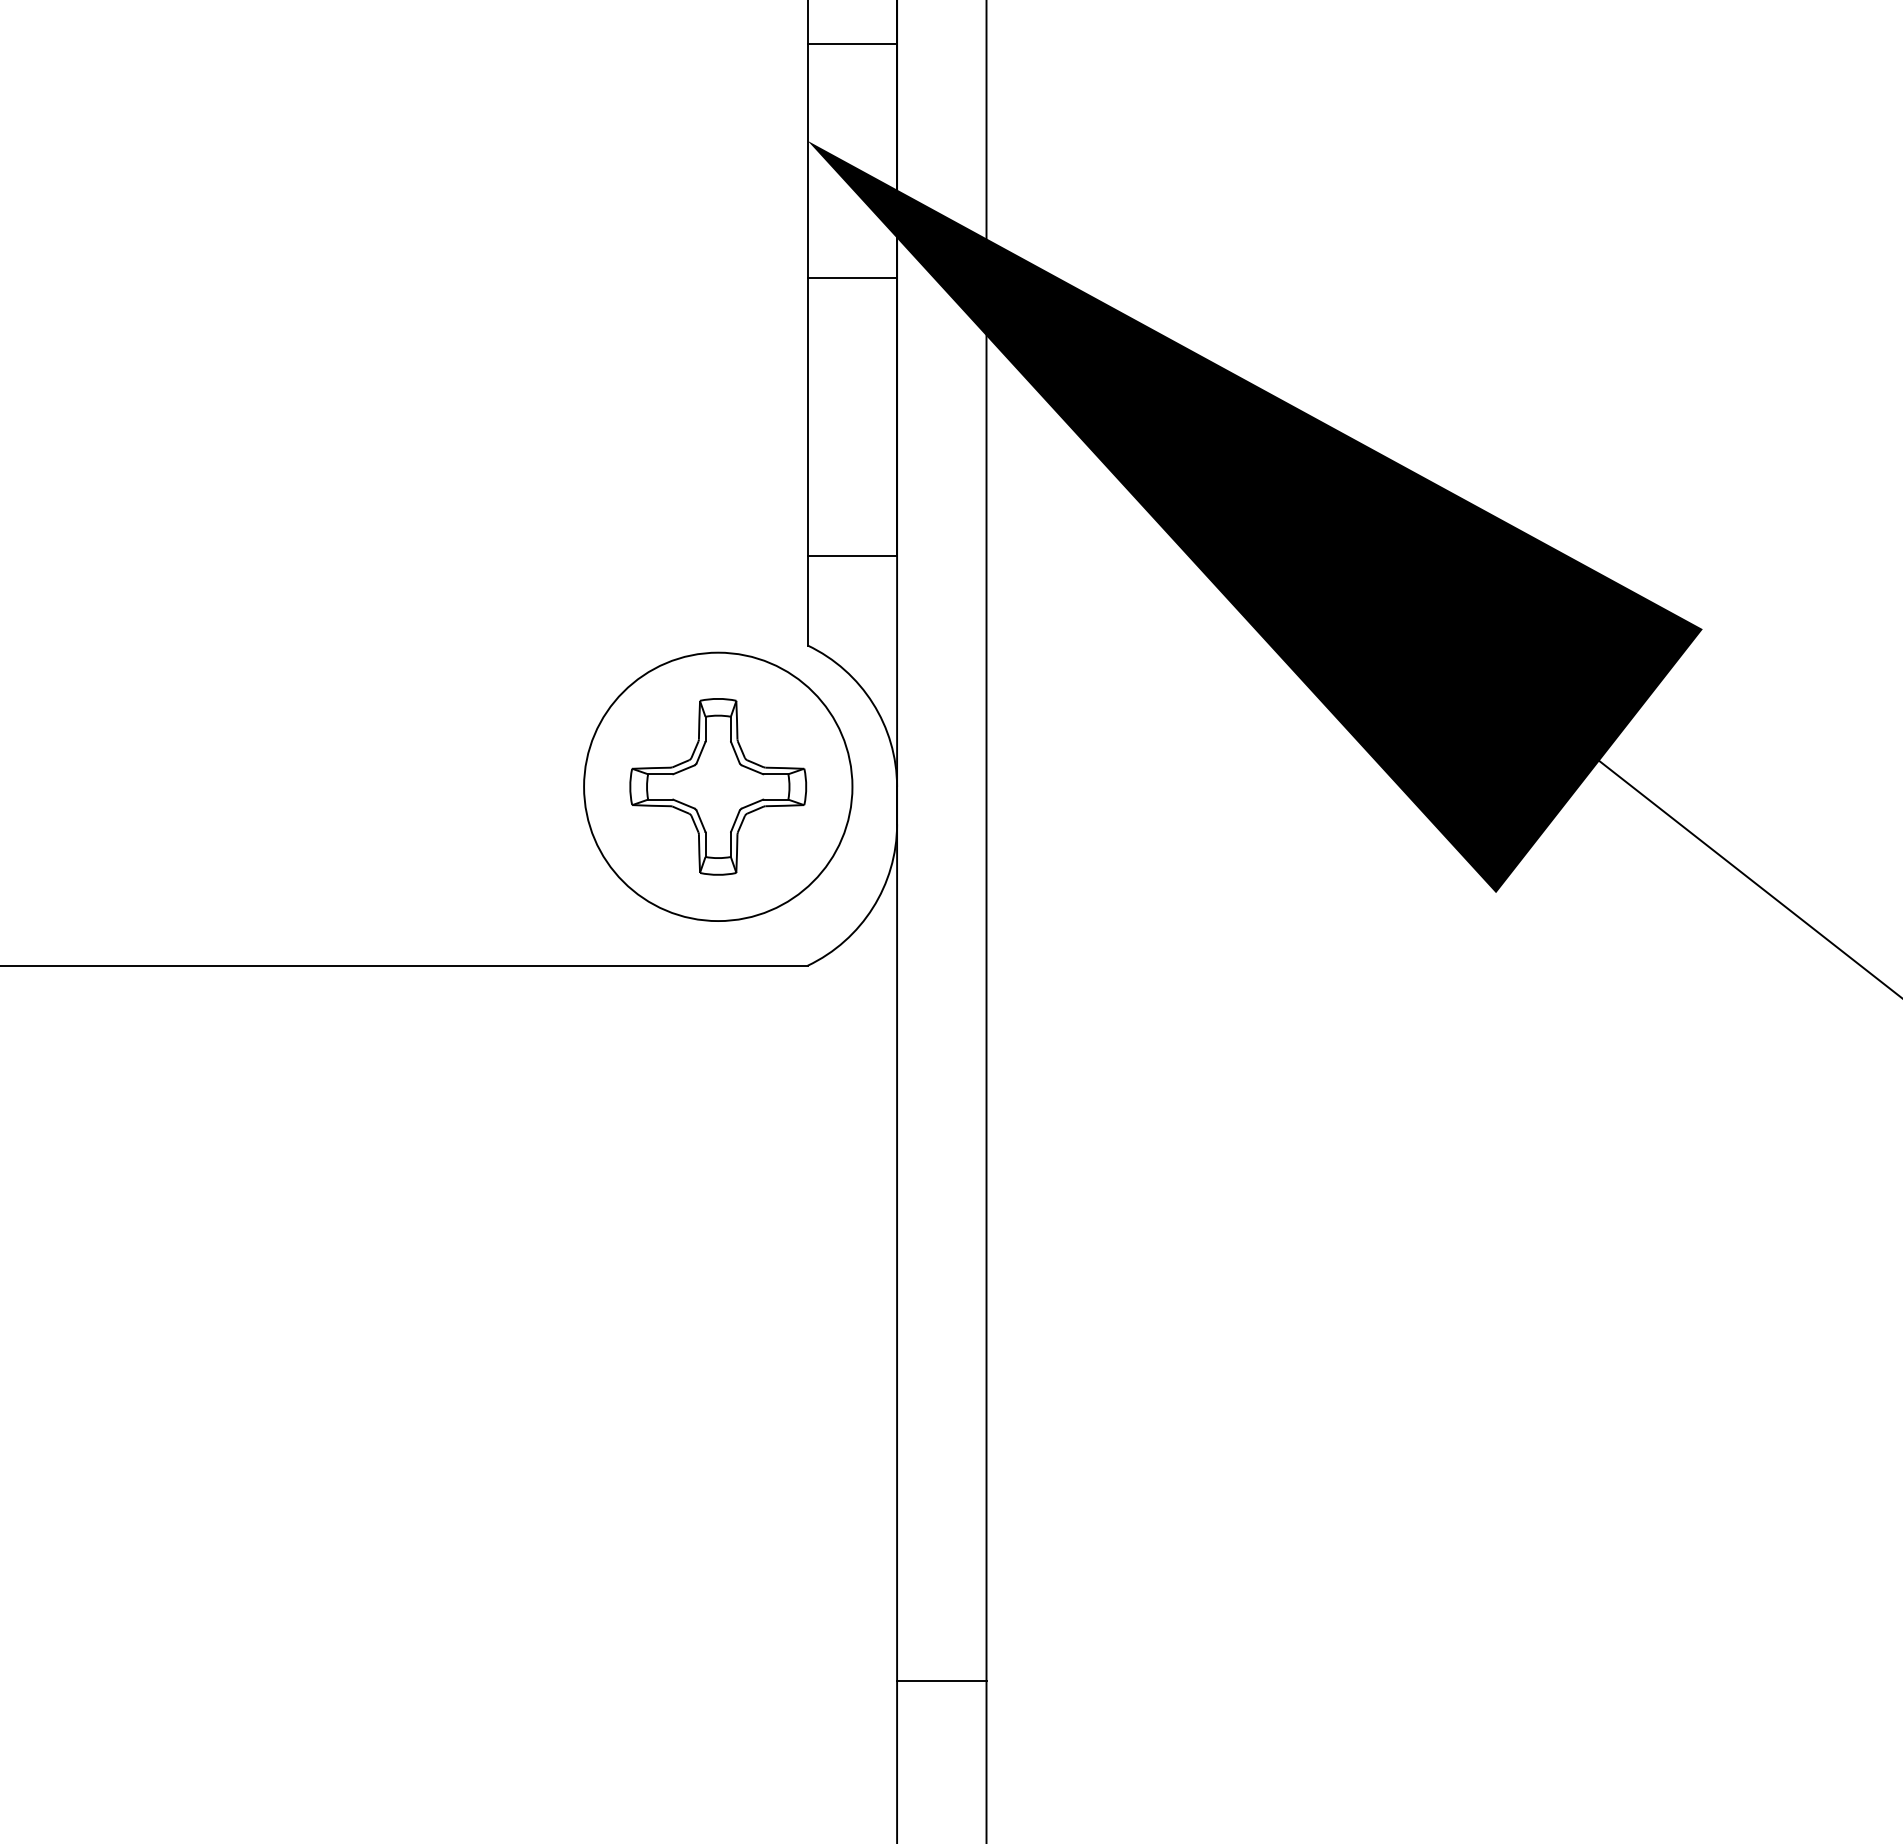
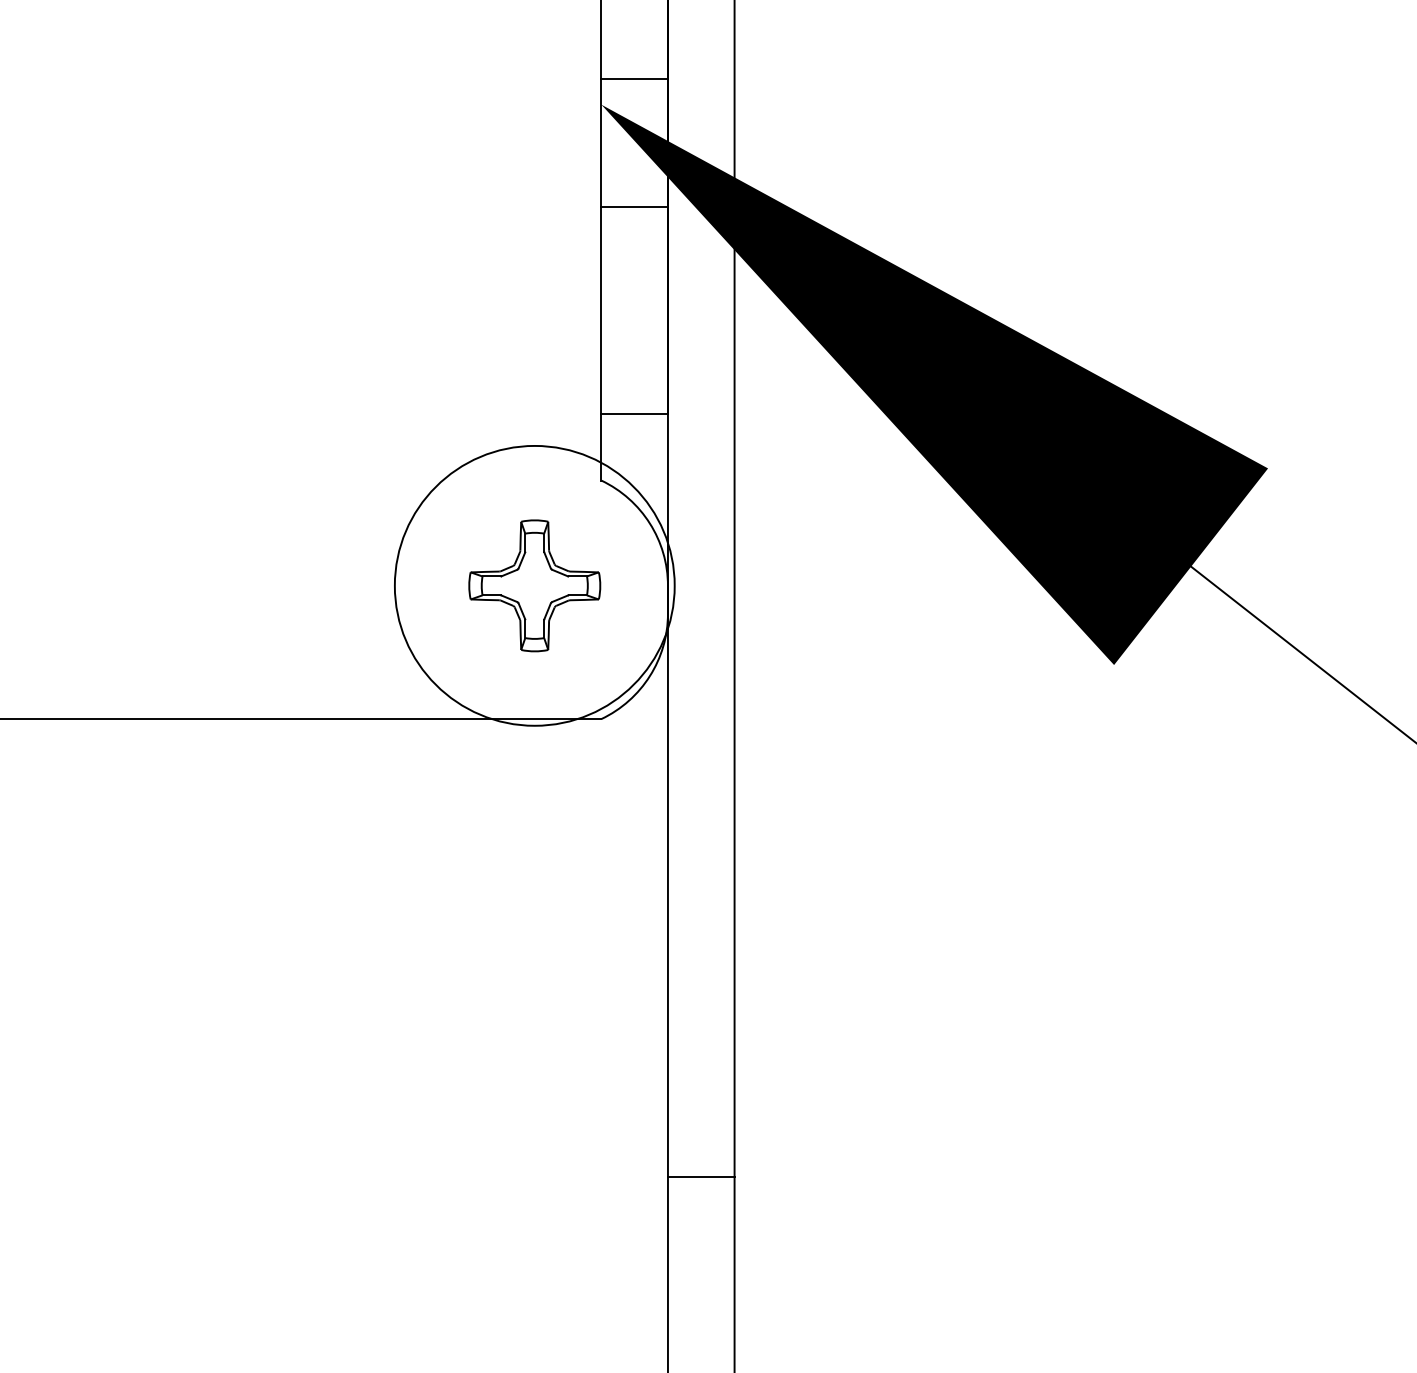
line: (852, 43) -> (634, 79), moved
circle: (718, 786) -> (534, 585), size x1.4
line: (941, 1681) -> (701, 1177), moved

